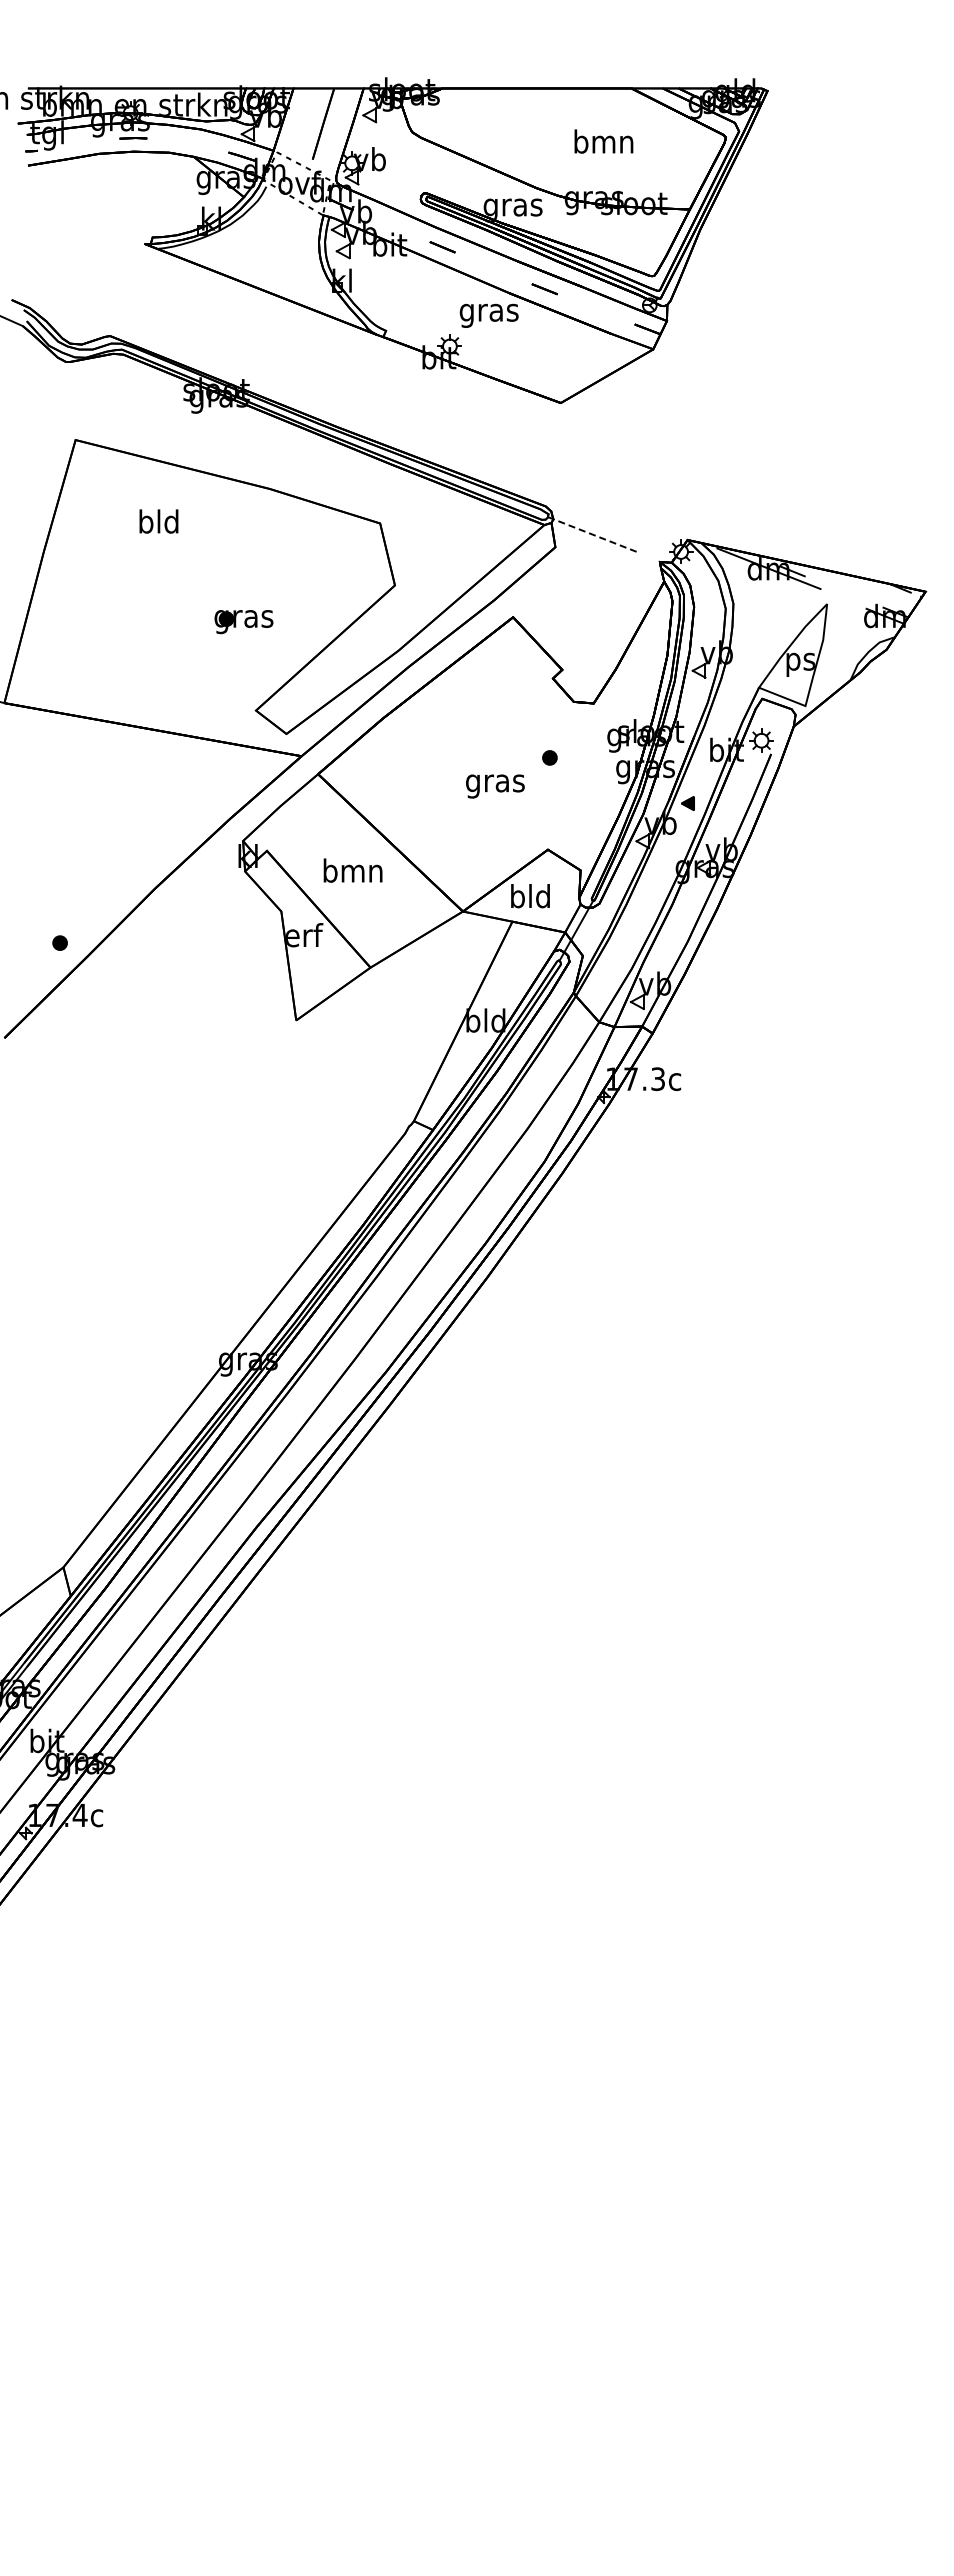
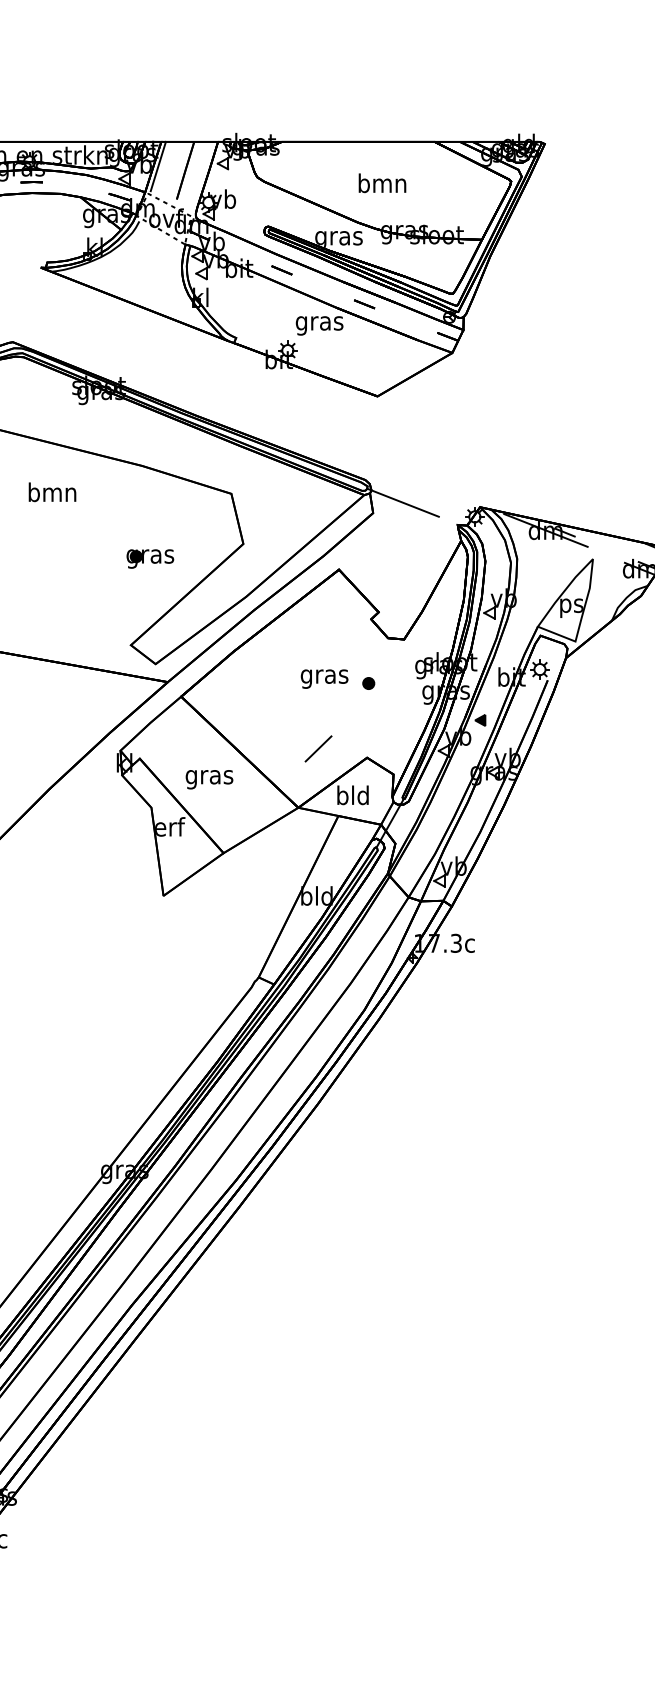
line: (289, 118) -> (158, 166), added
text: (603, 141) -> (382, 183), moved
text: (158, 521) -> (52, 492), bld -> bmn
line: (592, 534) -> (403, 502), dashed -> solid
part: (243, 622) -> (149, 559), moved
text: (495, 786) -> (324, 679), moved
line: (487, 838) -> (318, 748), added
text: (352, 873) -> (209, 777), bmn -> gras

